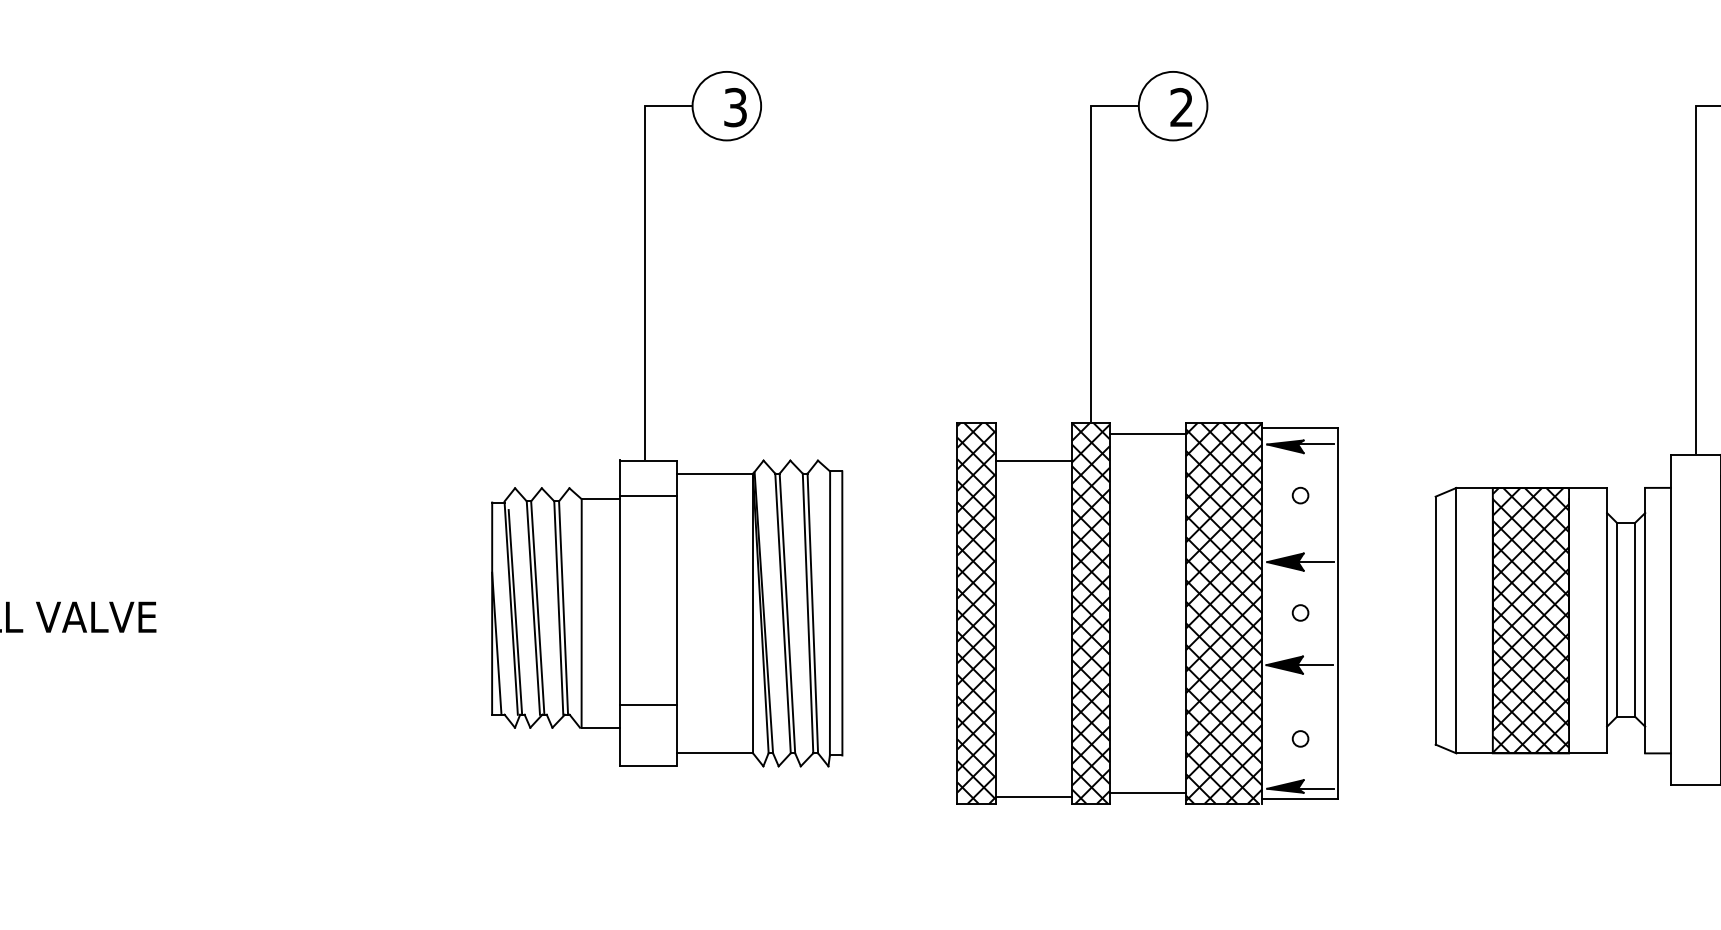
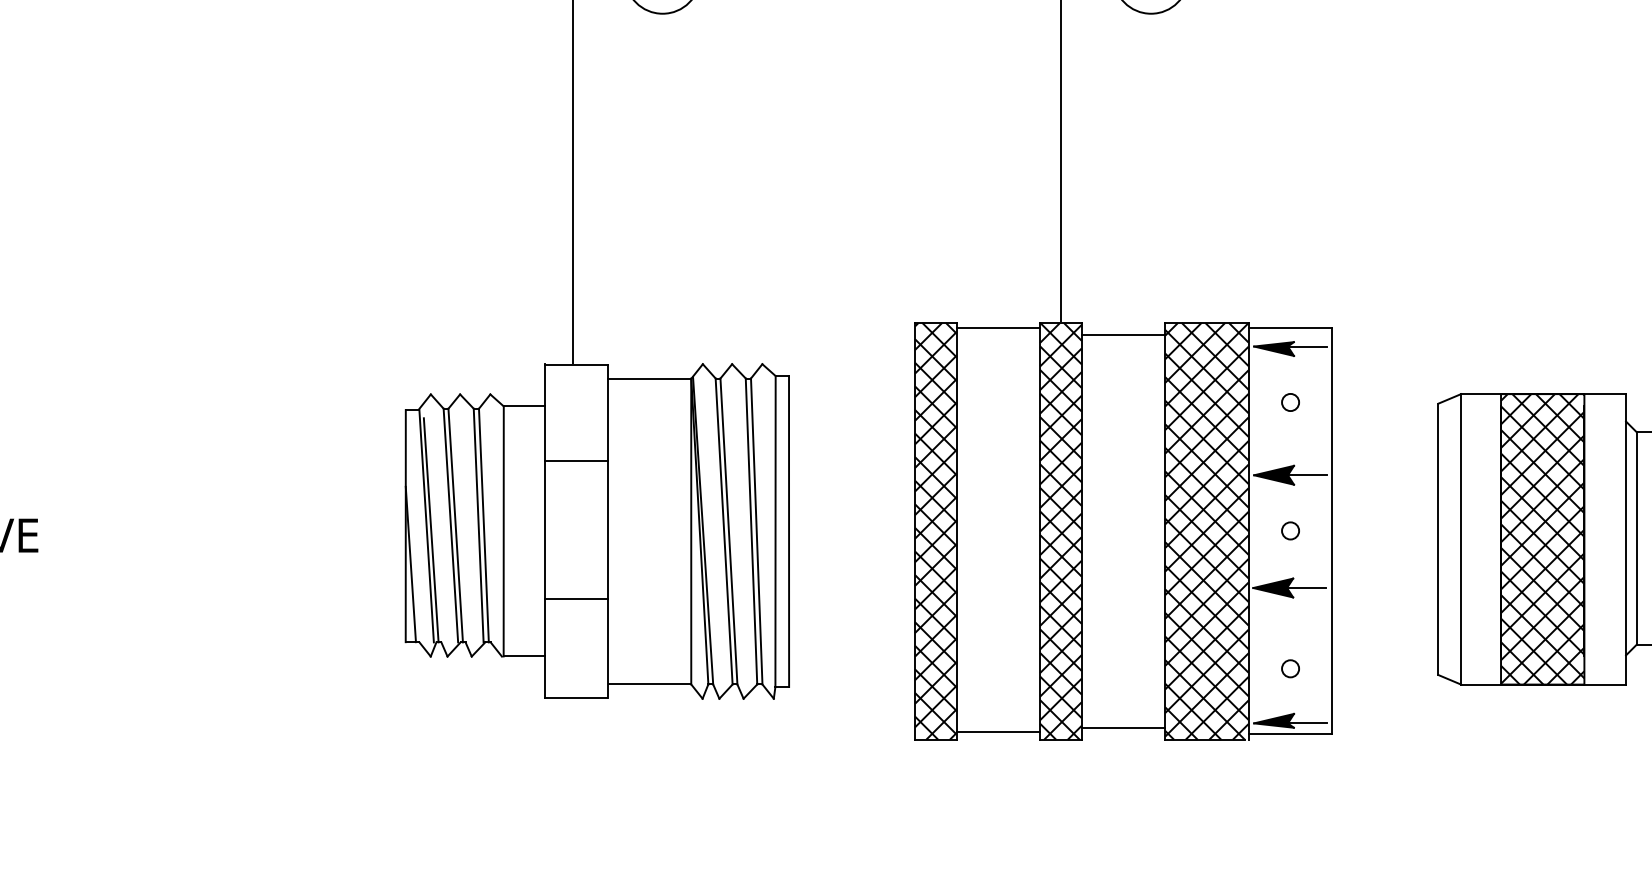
line: (1033, 460) -> (998, 327), moved
line: (647, 496) -> (575, 461), moved
line: (647, 704) -> (575, 599), moved

